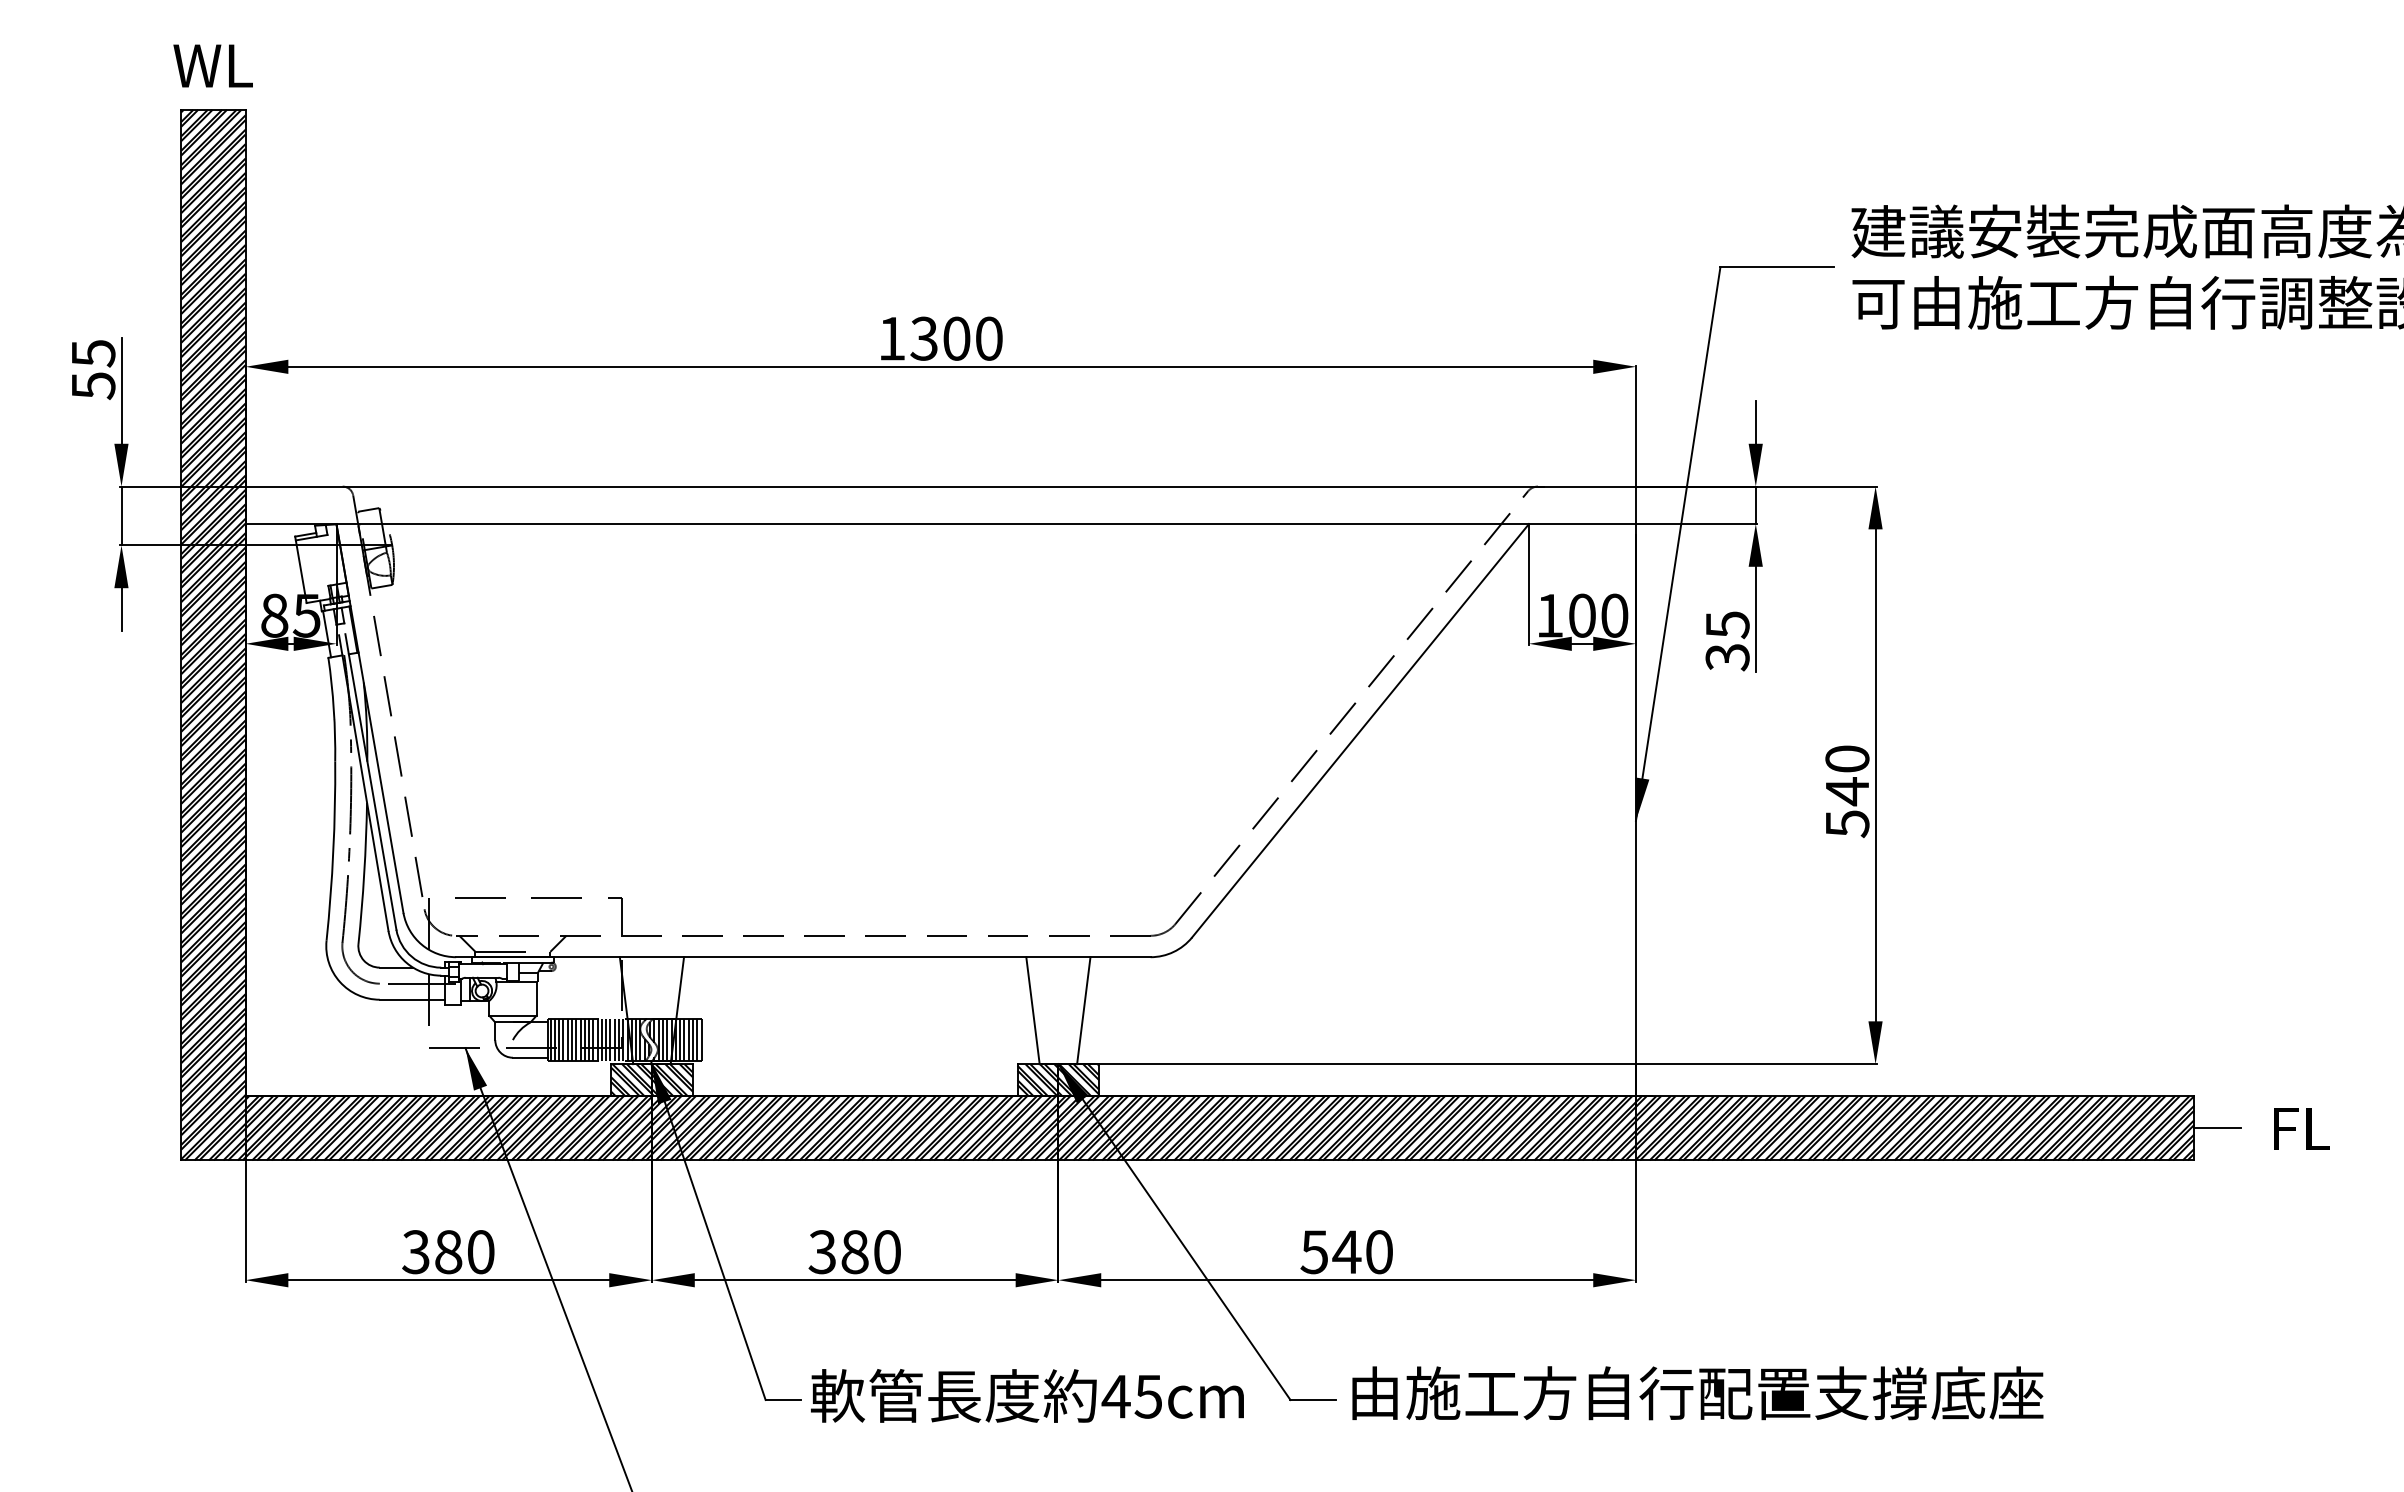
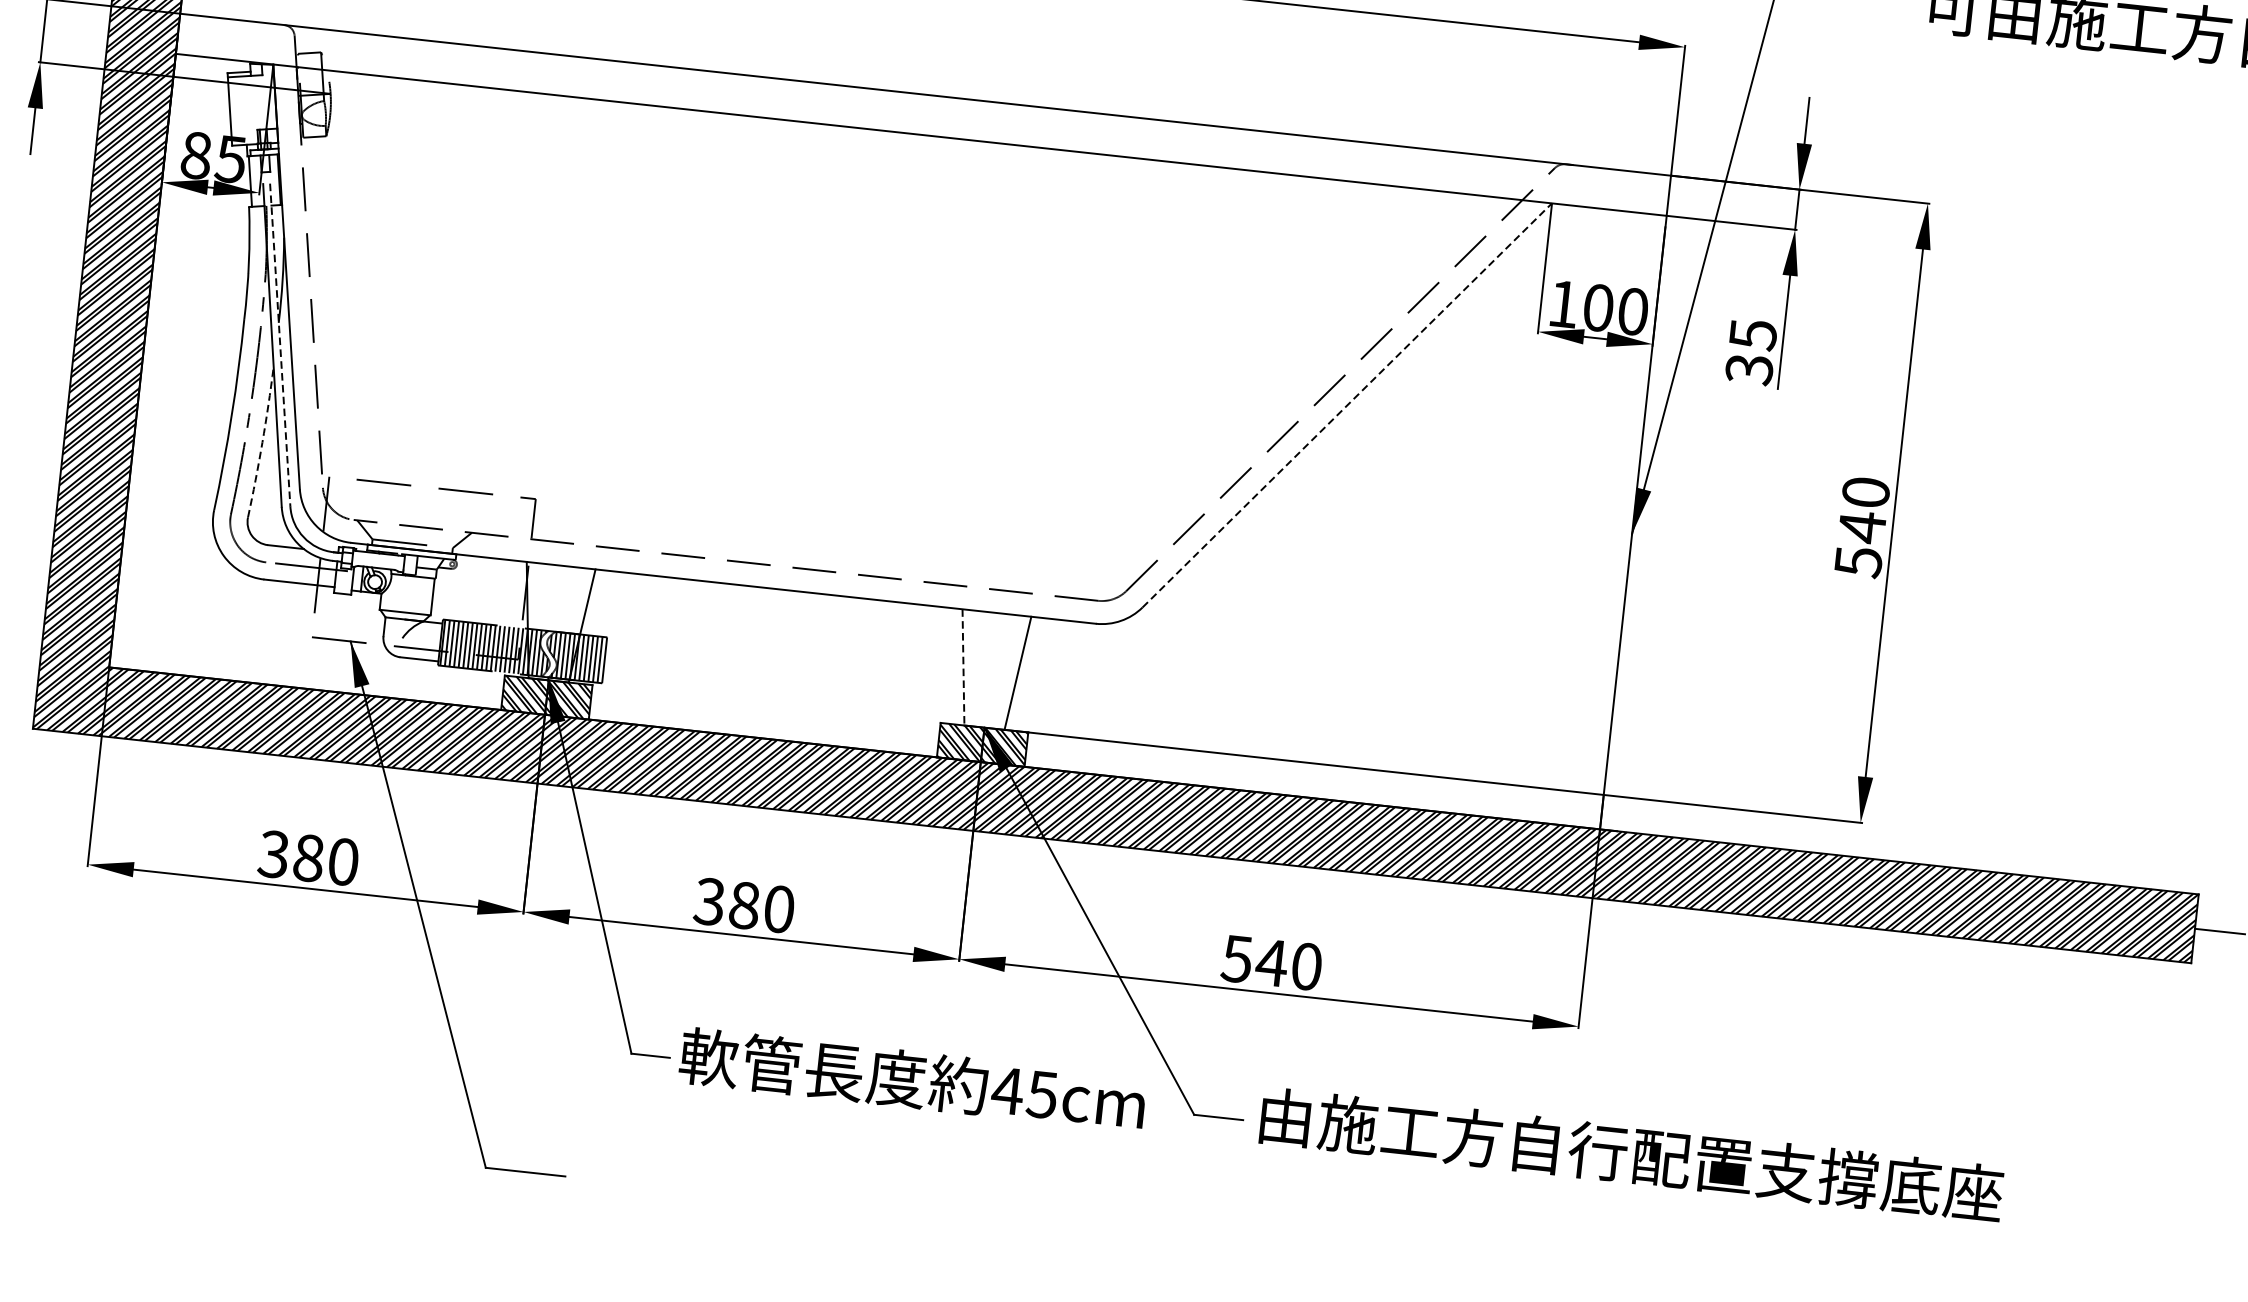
line: (1360, 730) -> (1347, 405), solid -> dashed
line: (371, 782) -> (280, 345), solid -> dashed
arc: (364, 873) -> (262, 442), solid -> dashed
line: (1032, 1010) -> (962, 667), solid -> dashed

